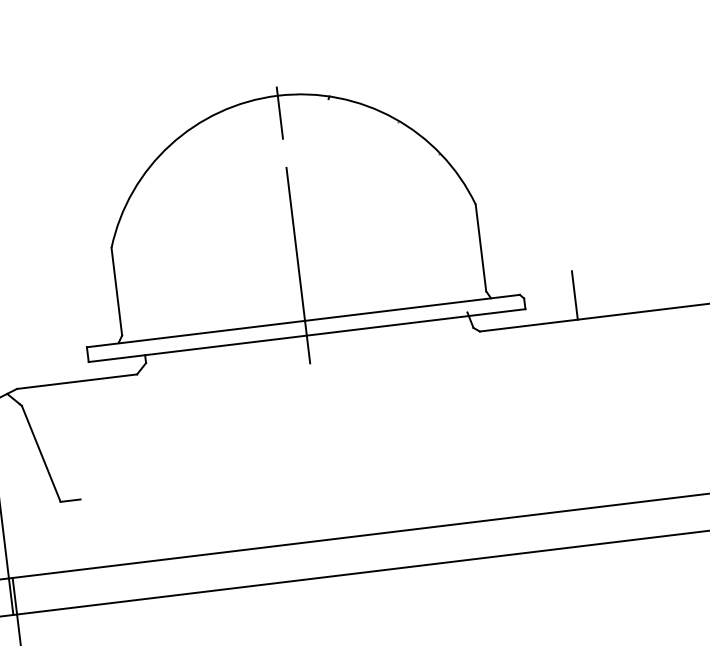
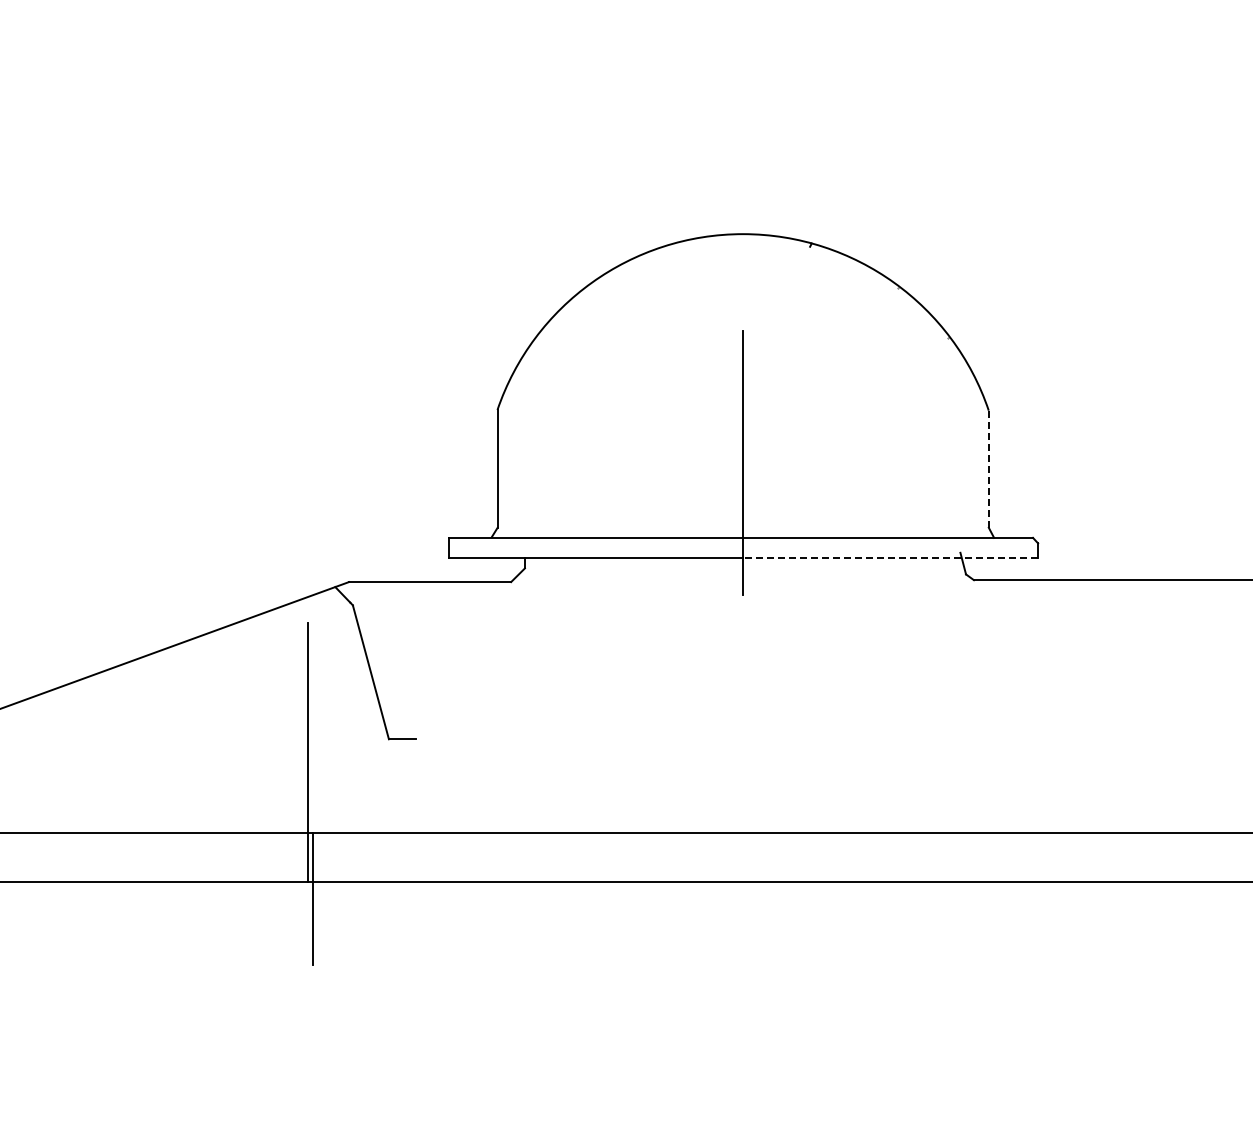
line: (280, 113) -> (743, 257), removed
line: (480, 248) -> (988, 469), solid -> dashed
line: (575, 295) -> (1106, 547), removed
line: (416, 322) -> (890, 557), solid -> dashed

